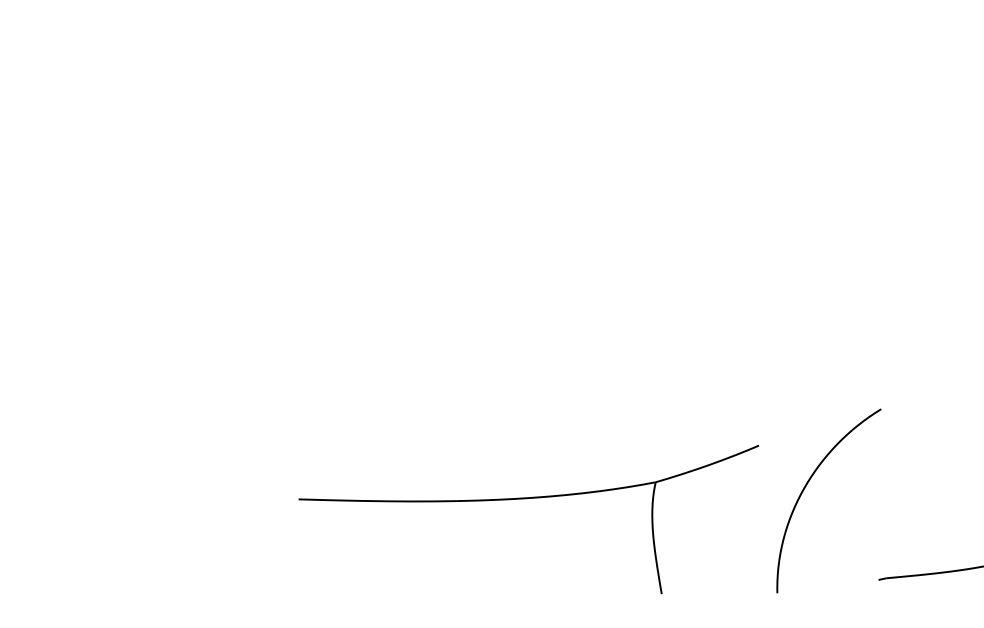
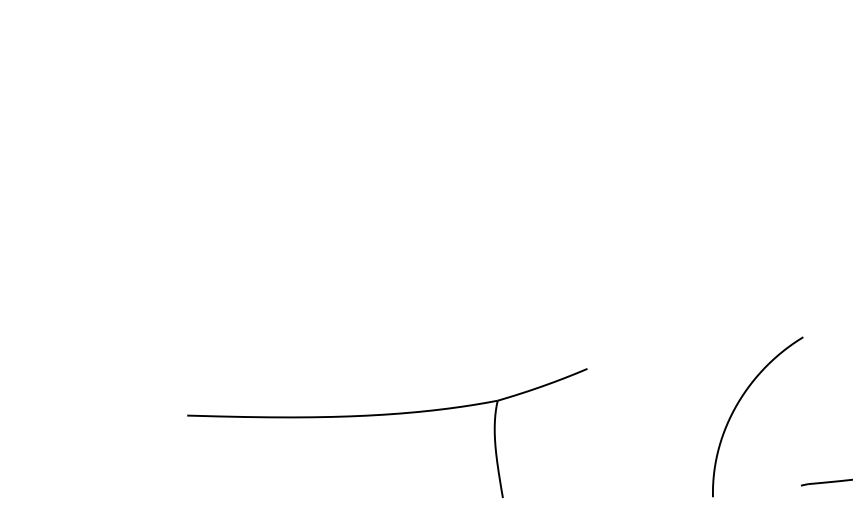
part: (526, 499) -> (385, 415), moved

